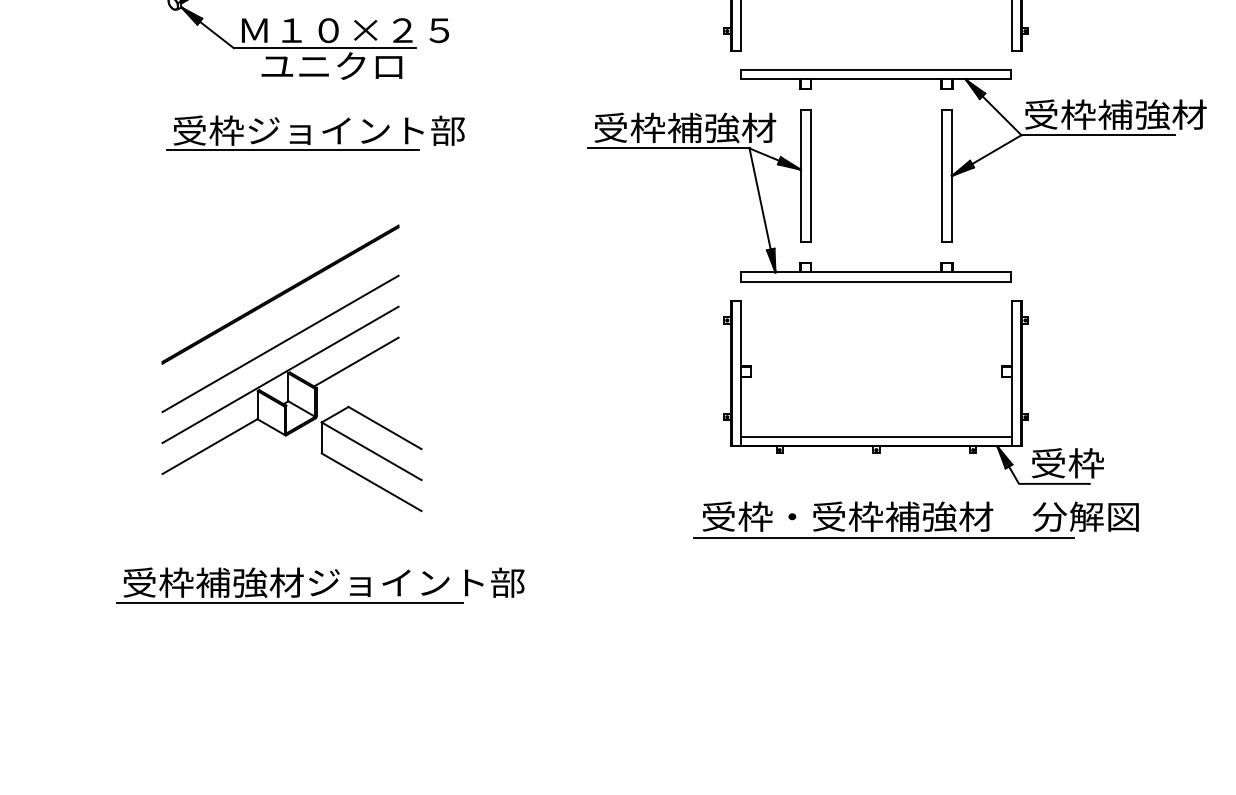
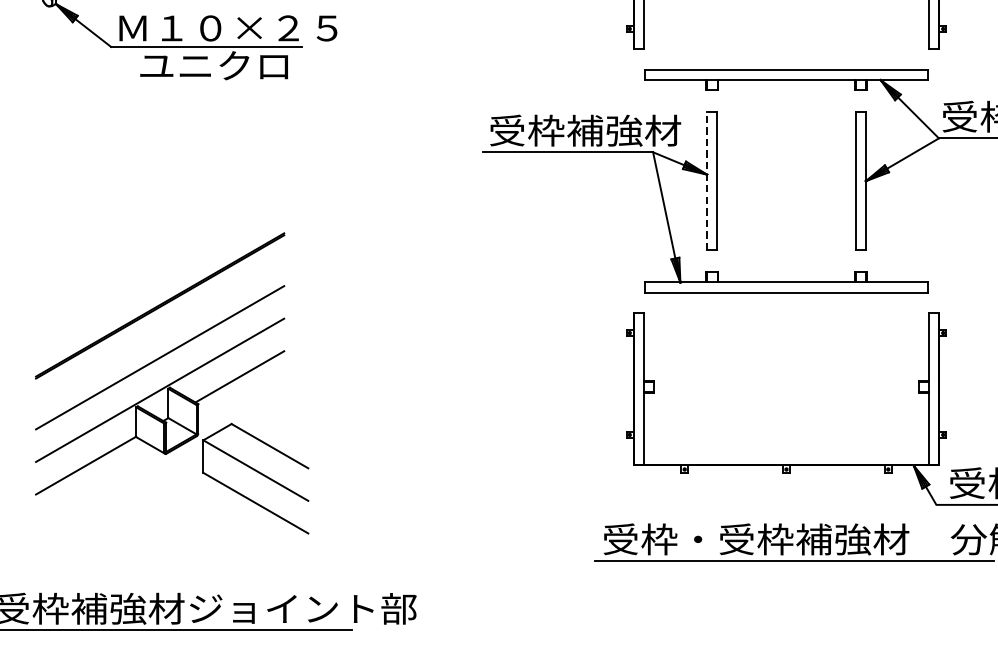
part: (315, 132) -> (196, 135), removed
line: (800, 175) -> (706, 180), solid -> dashed
line: (875, 436) -> (785, 455), removed

